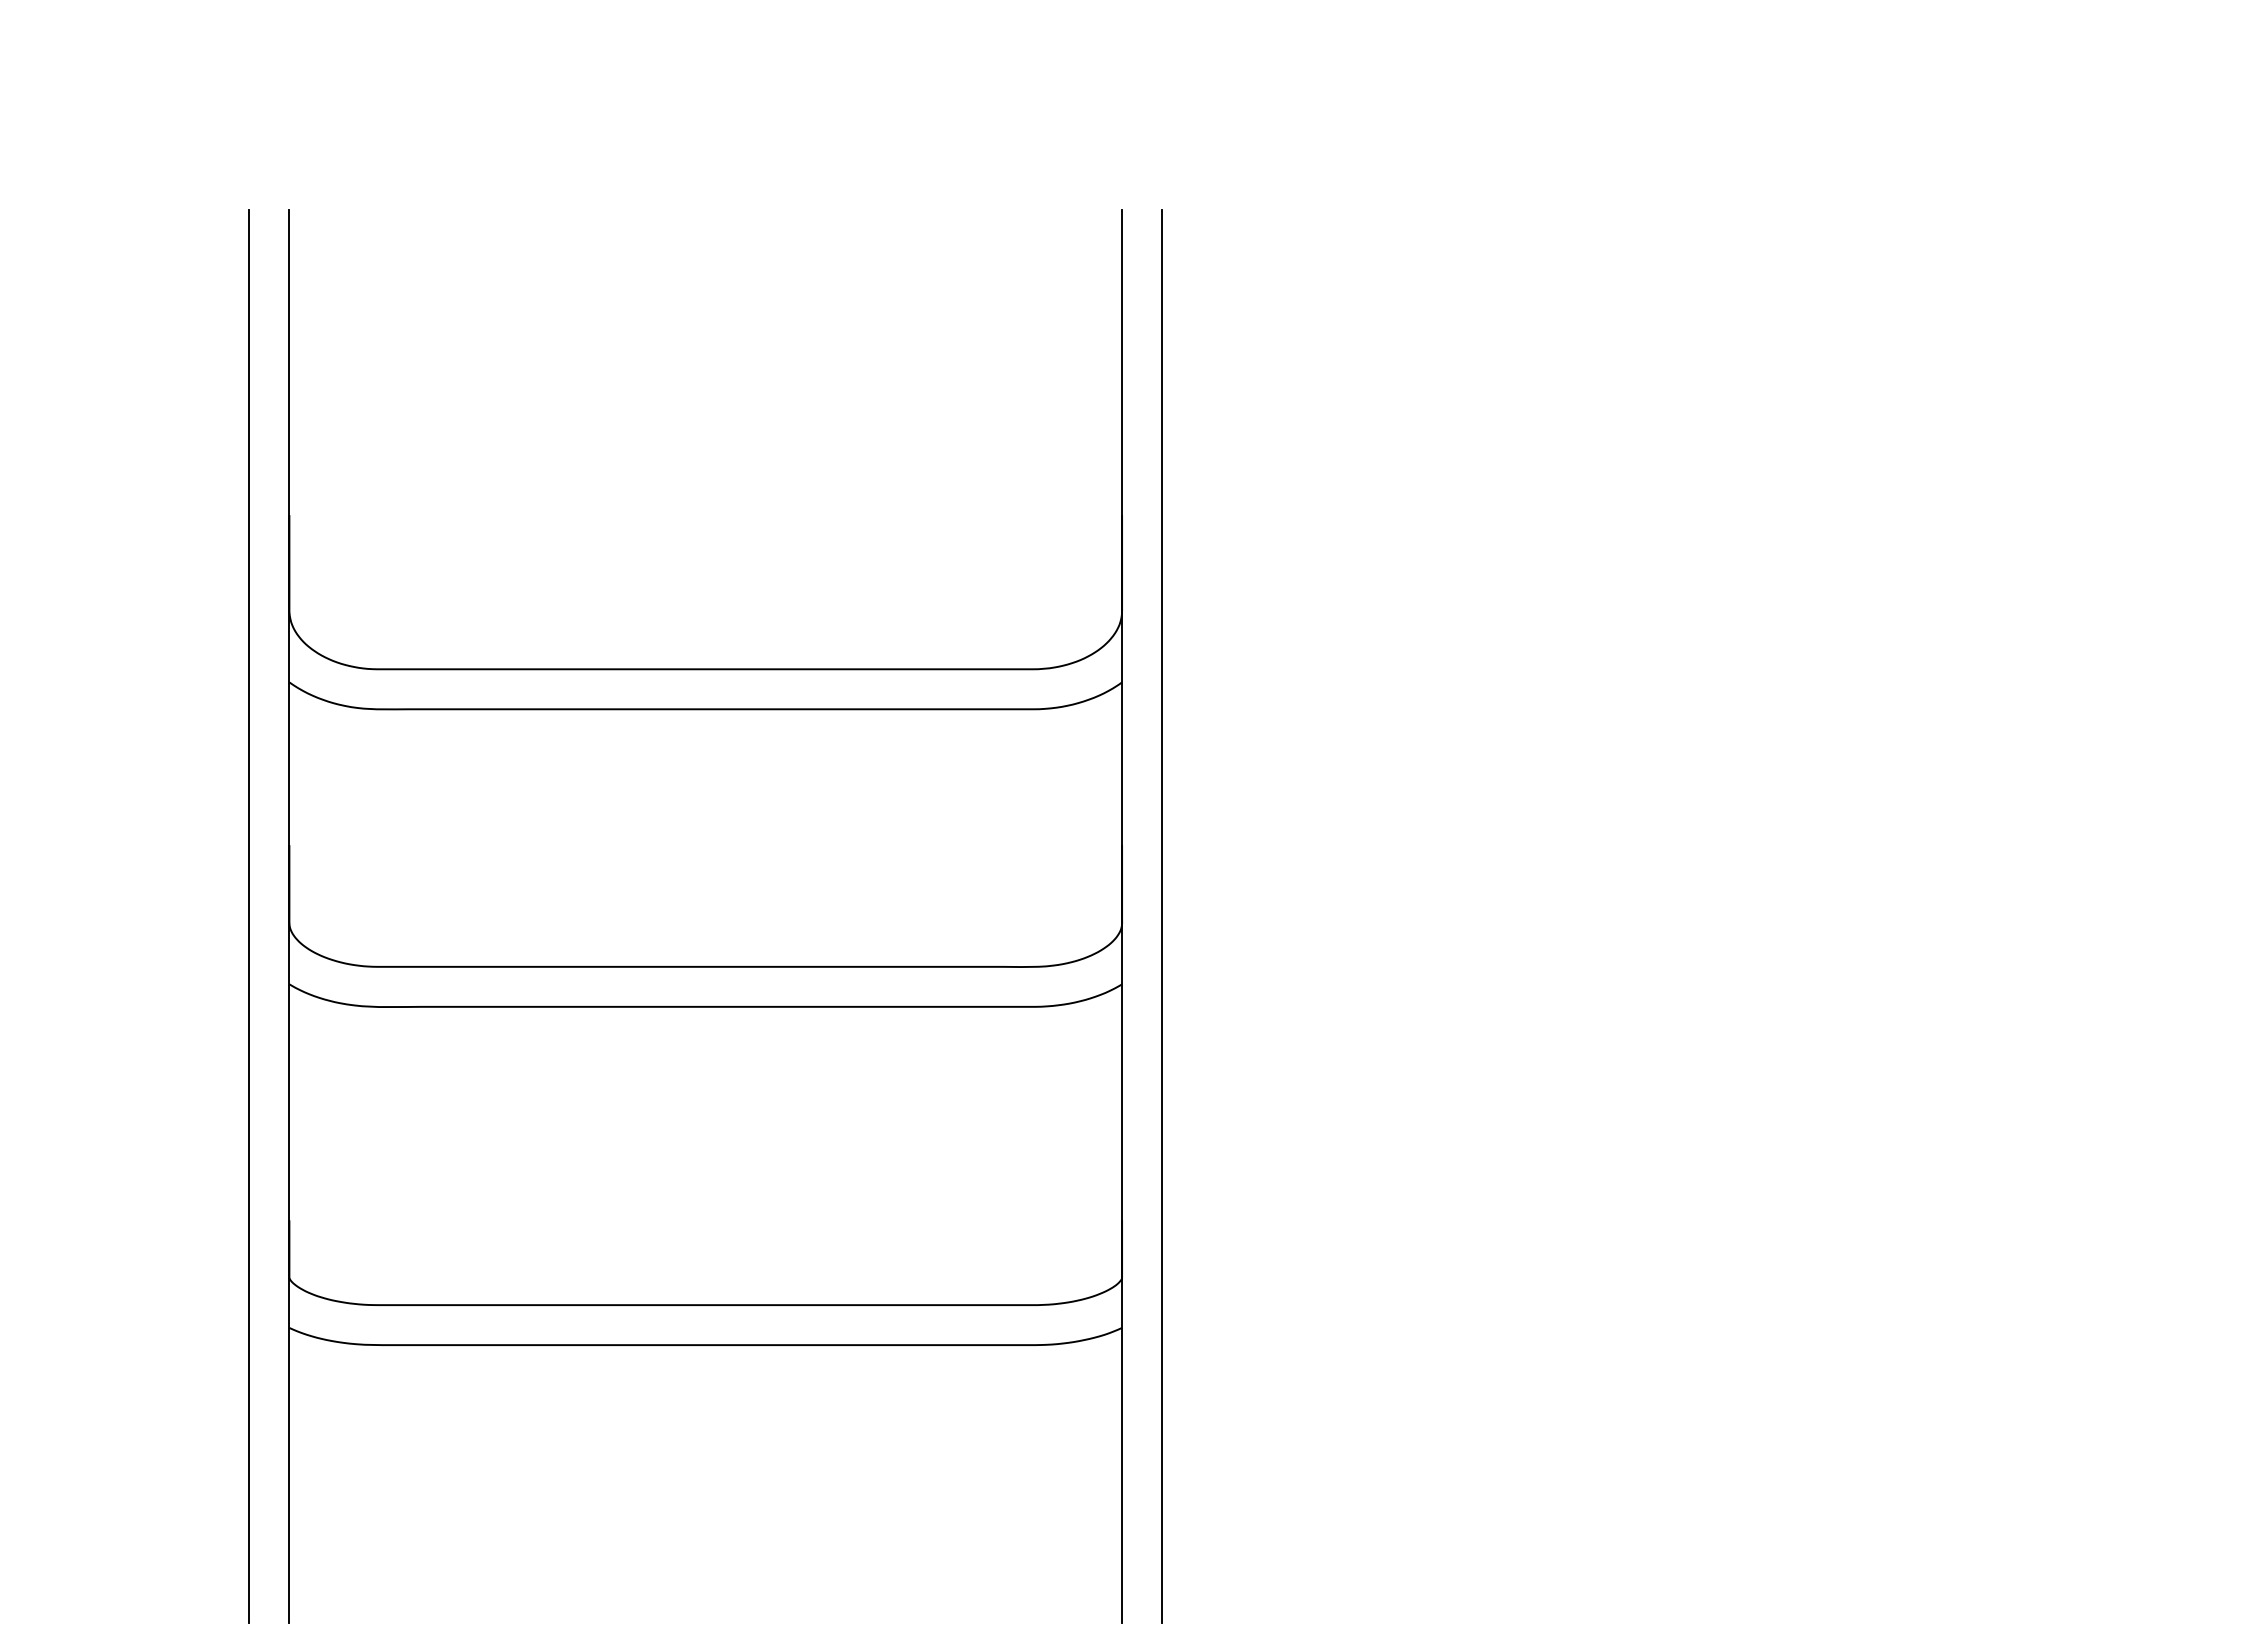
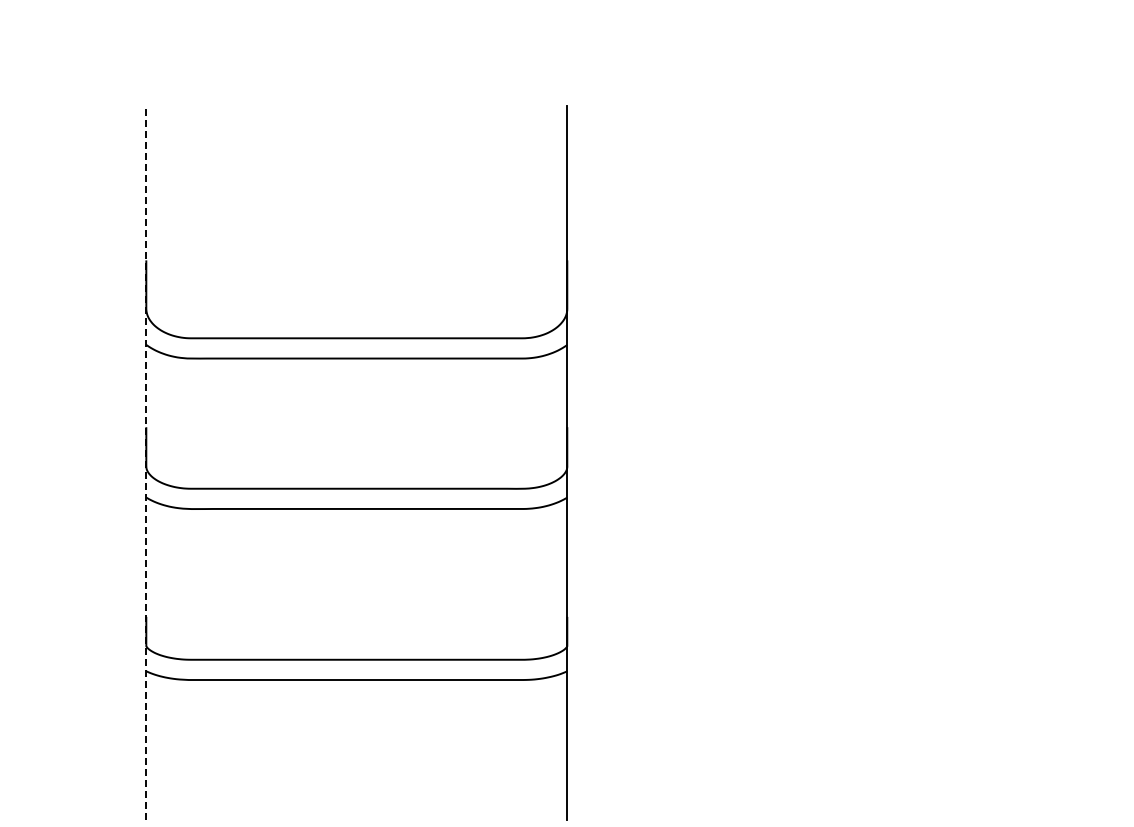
line: (250, 914) -> (126, 462), removed
line: (289, 914) -> (146, 462), solid -> dashed
line: (1162, 914) -> (587, 462), removed

